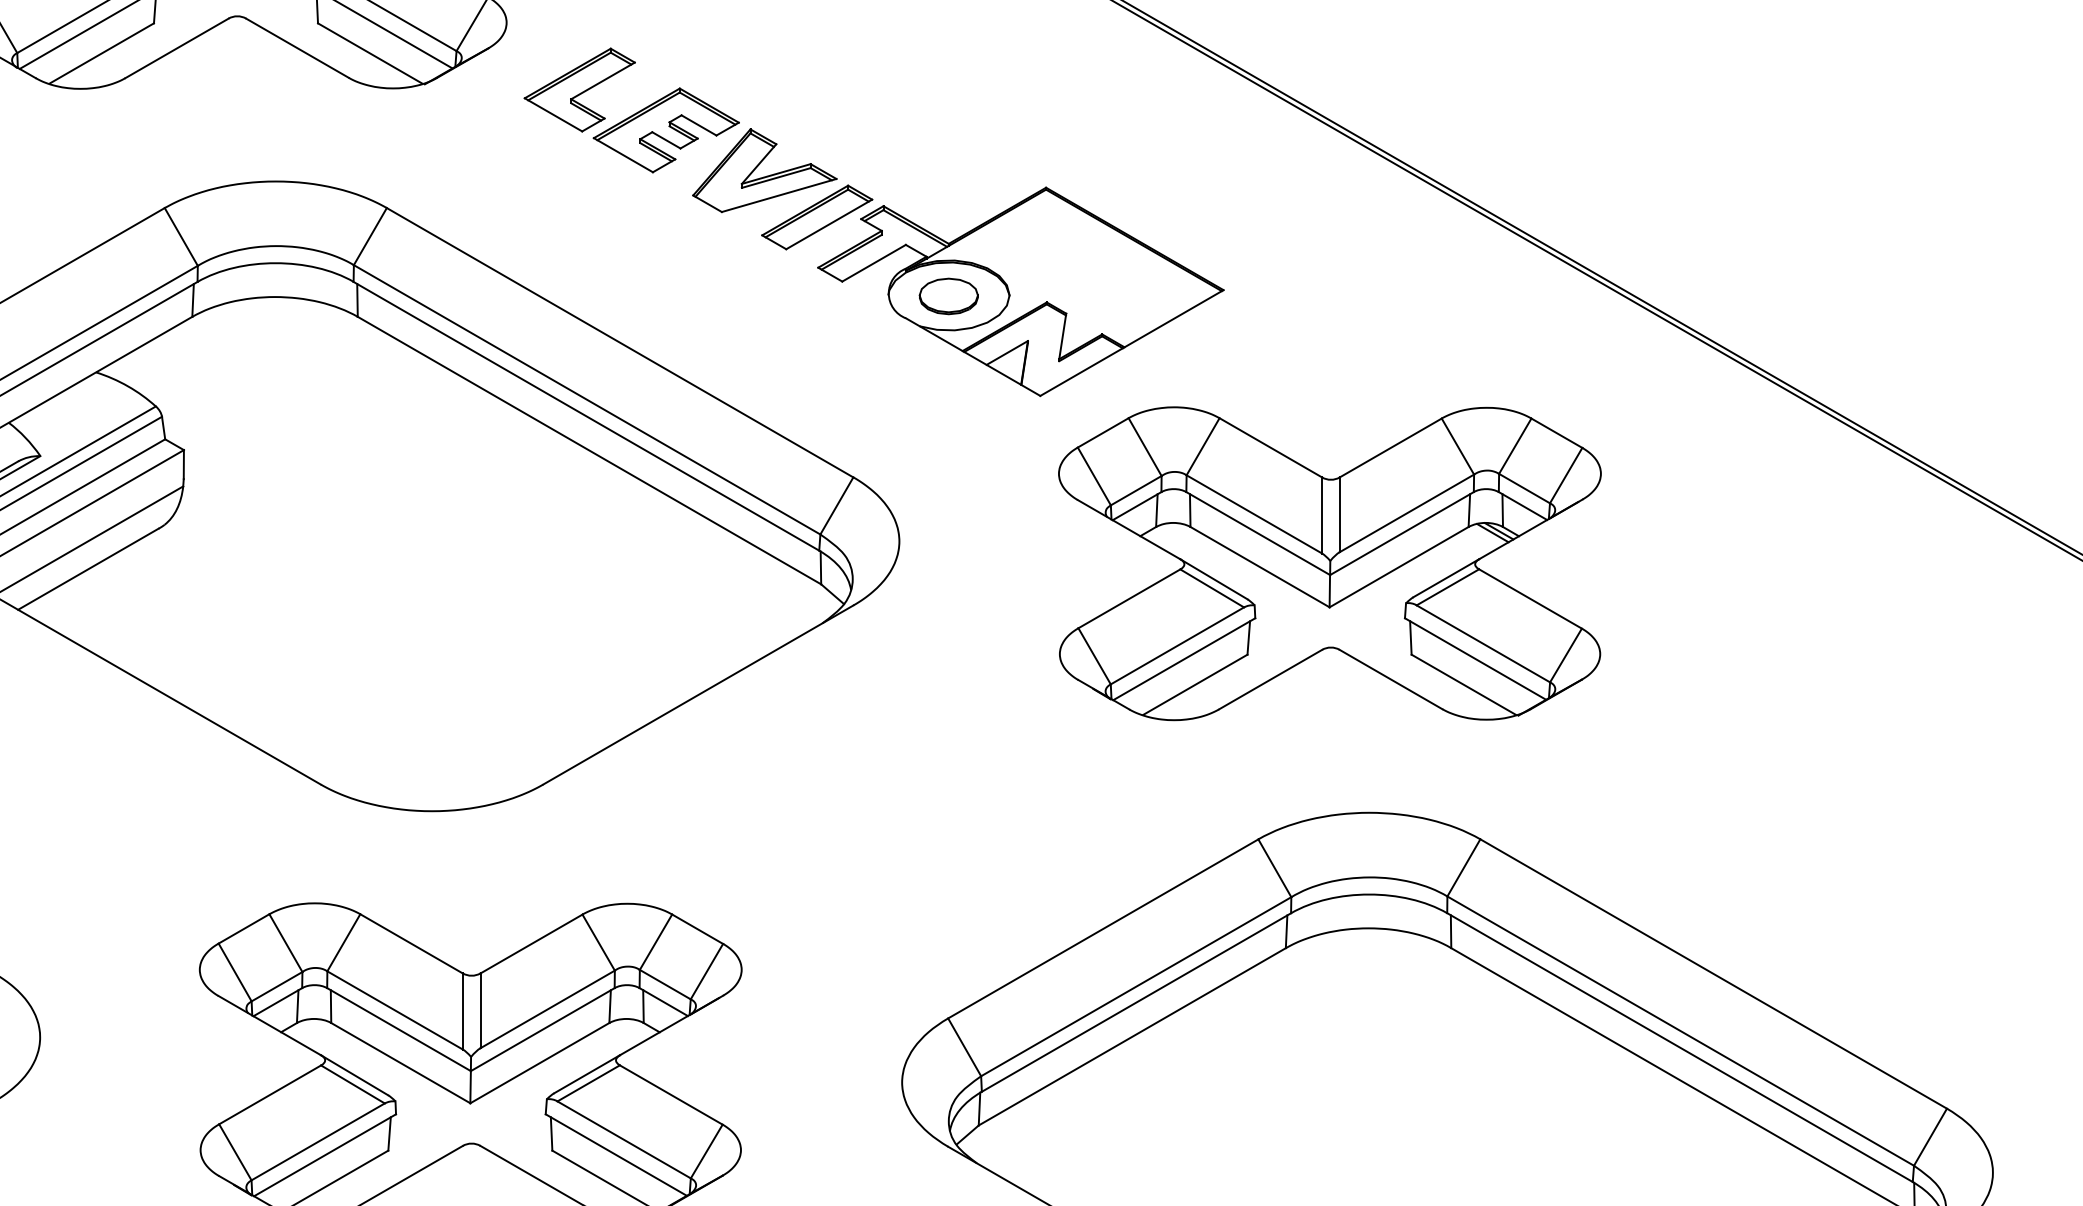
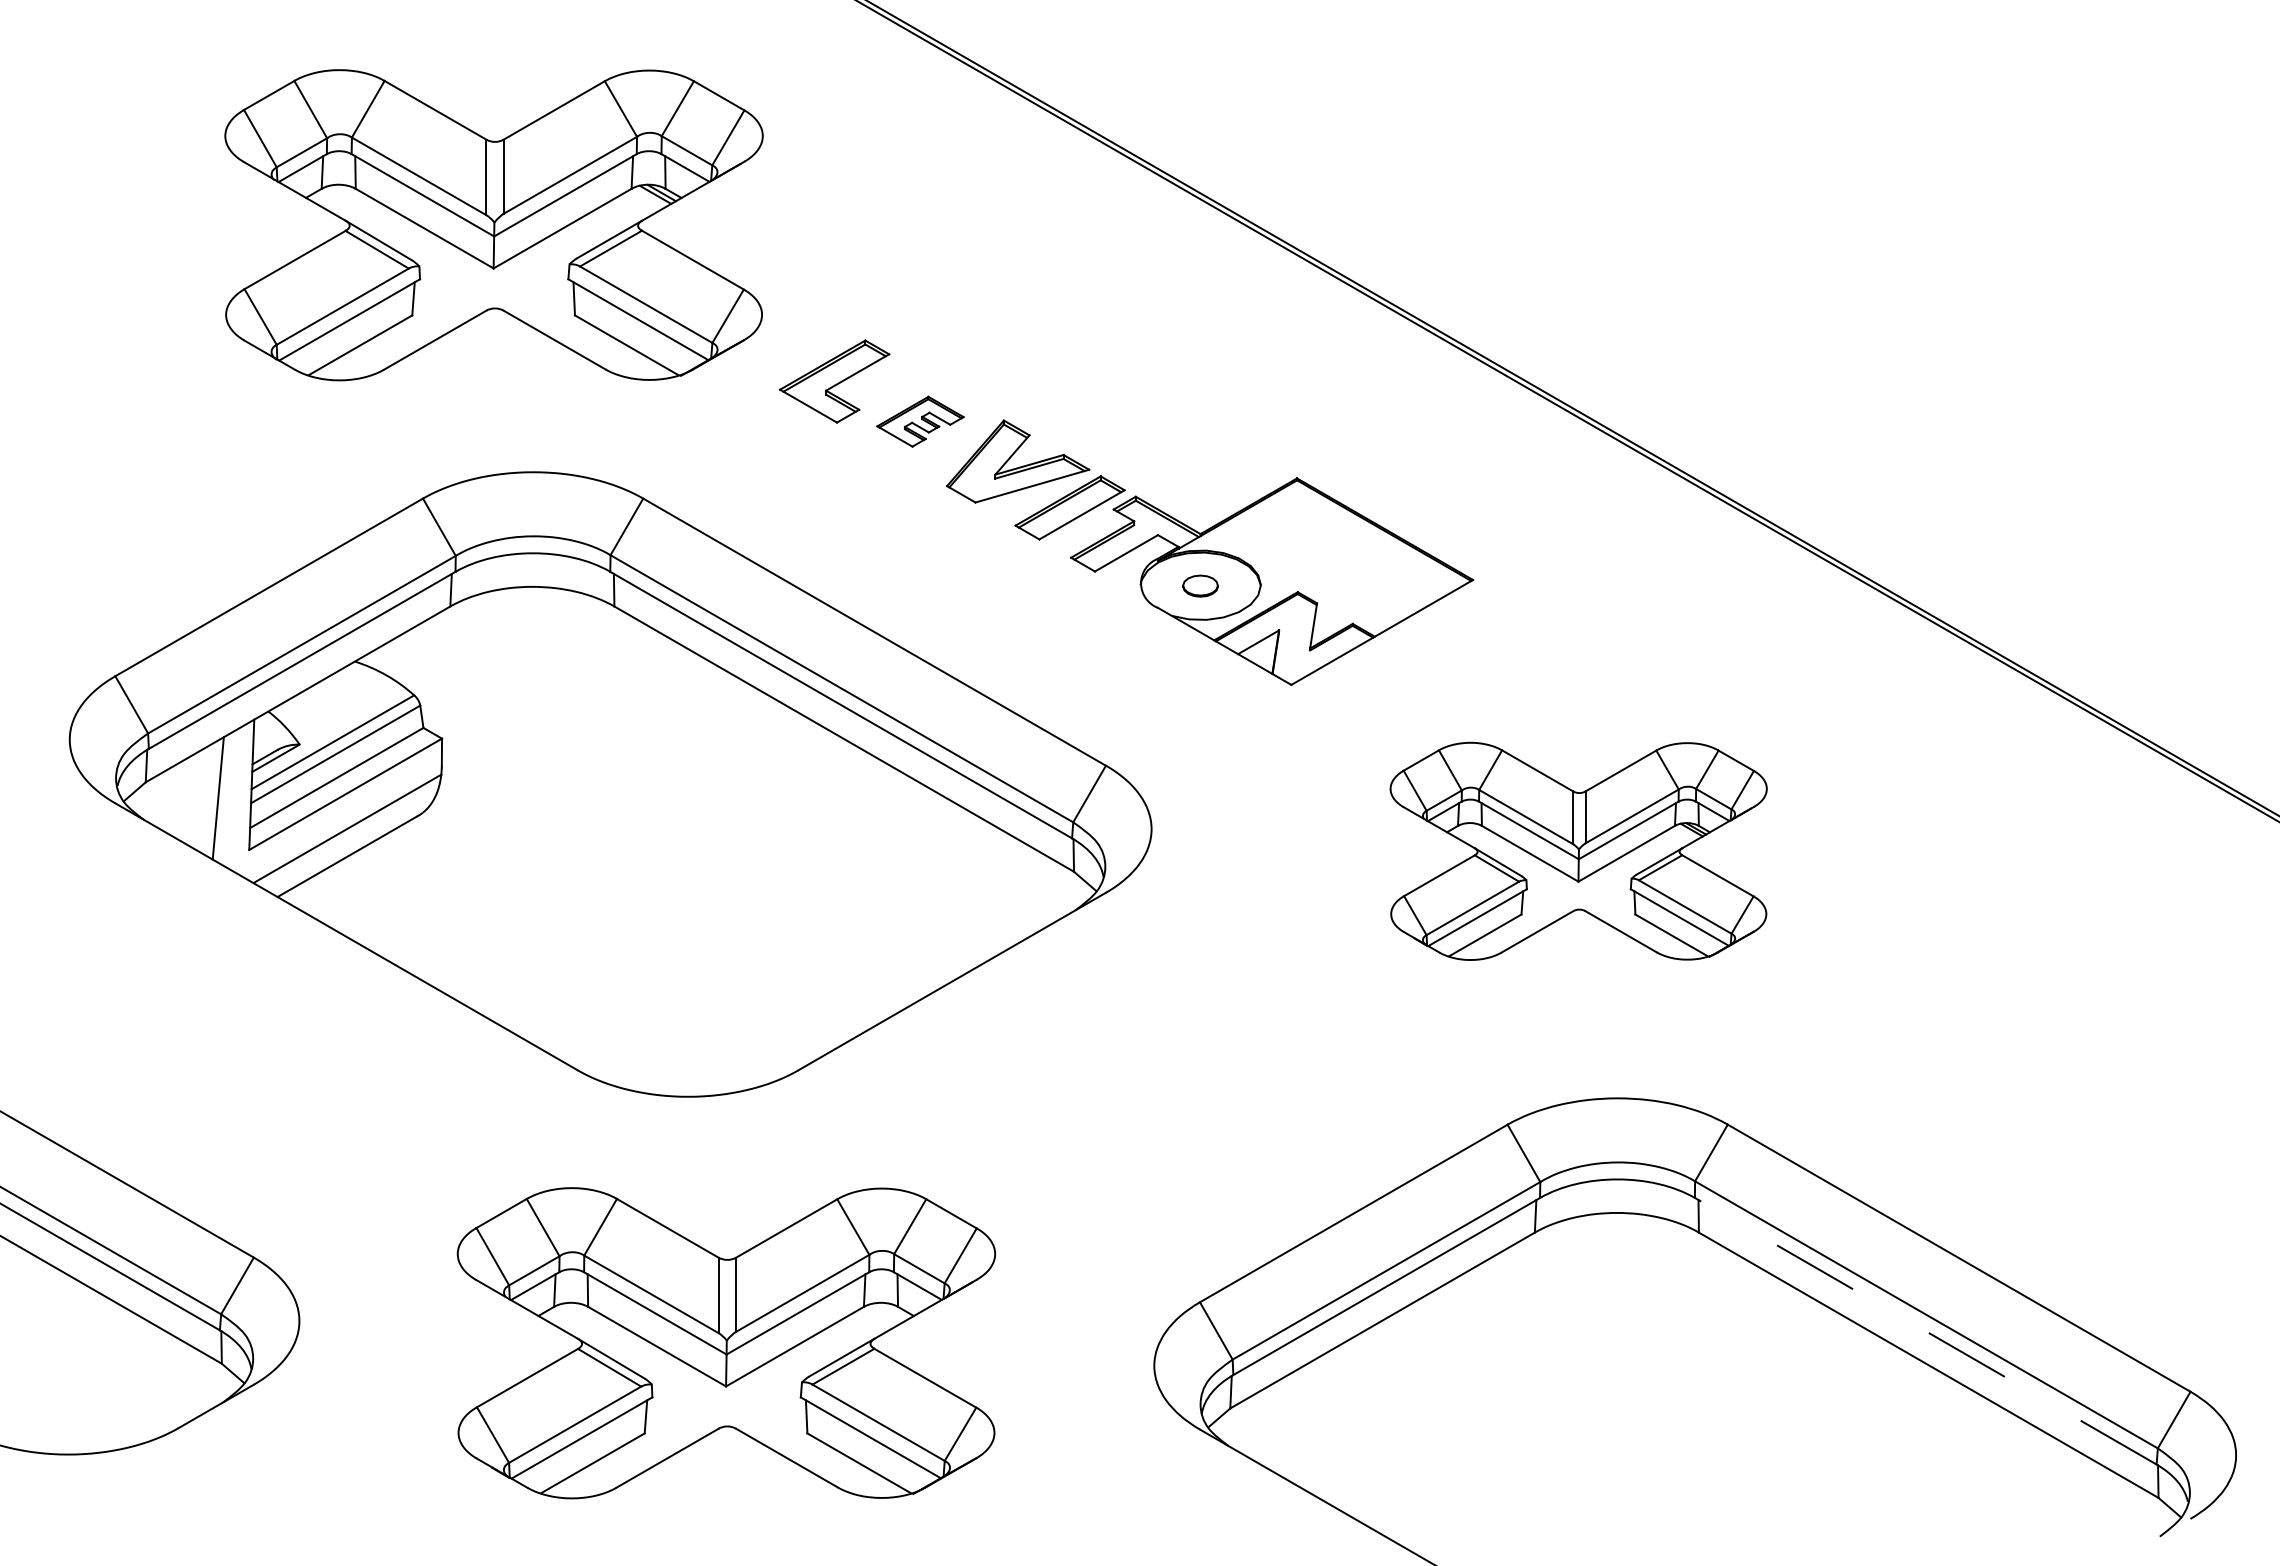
part: (666, 130) -> (920, 421), size x0.6
part: (948, 295) -> (1200, 585), size x0.6
part: (1329, 563) -> (1578, 851), size x0.7
line: (1679, 1047) -> (1925, 1331), solid -> dashed

